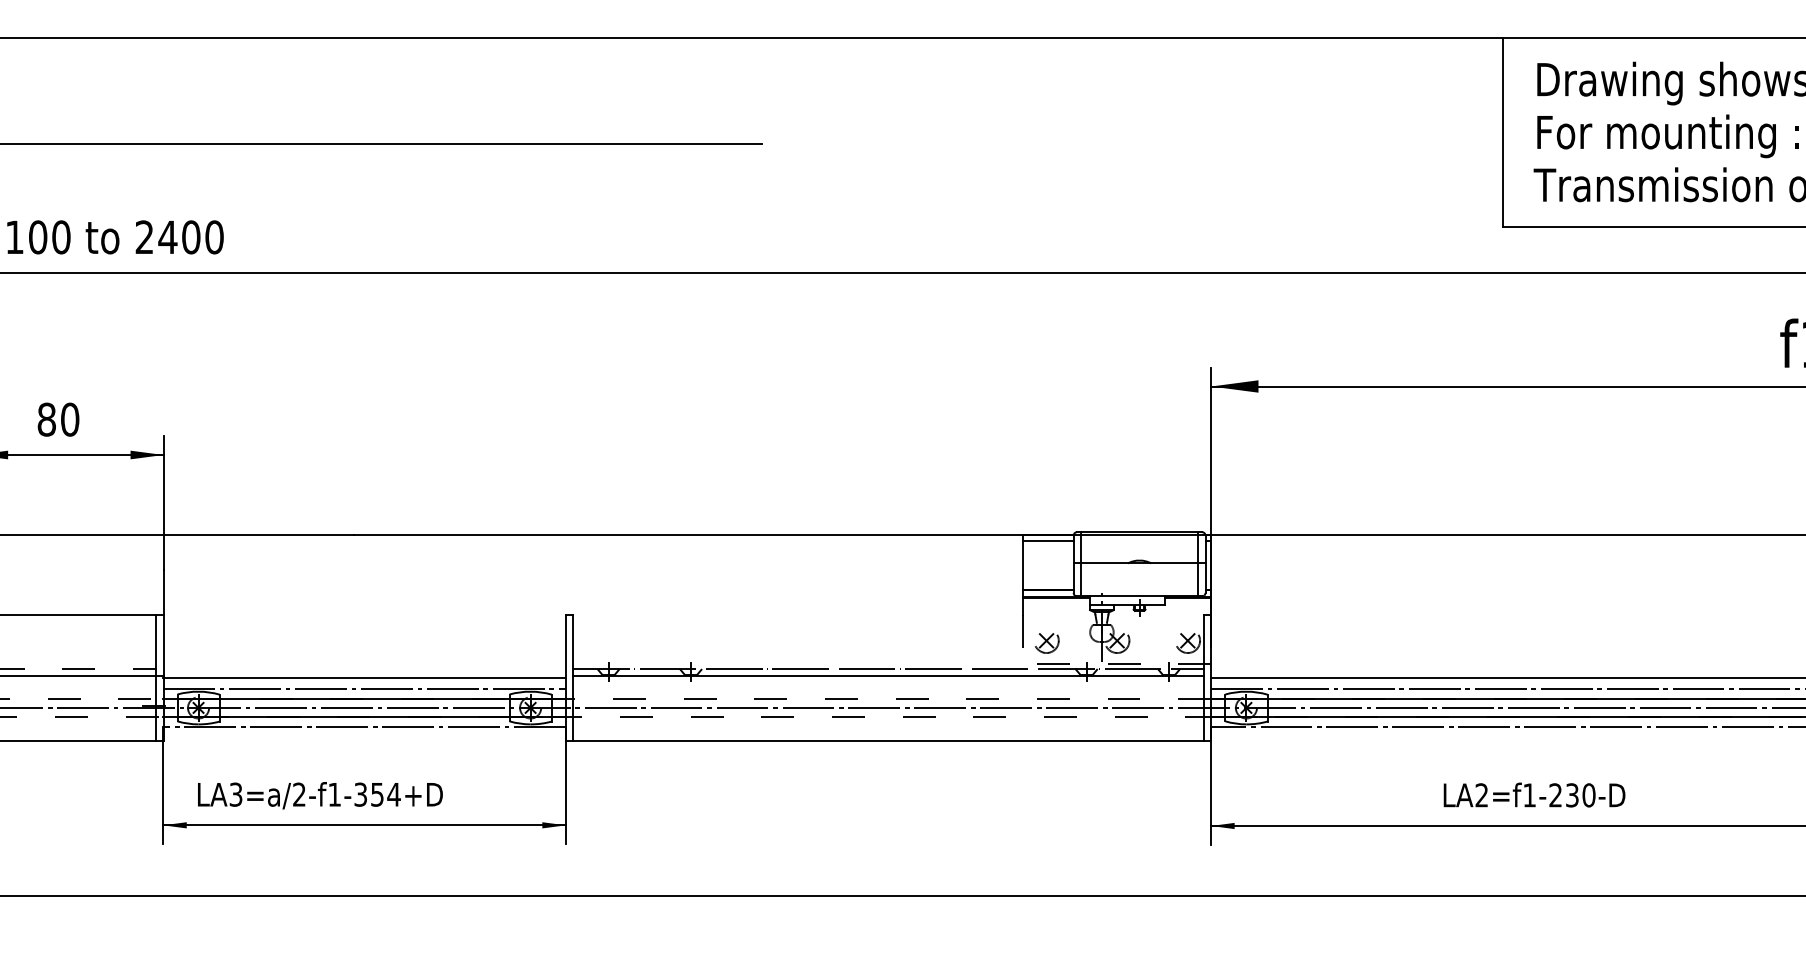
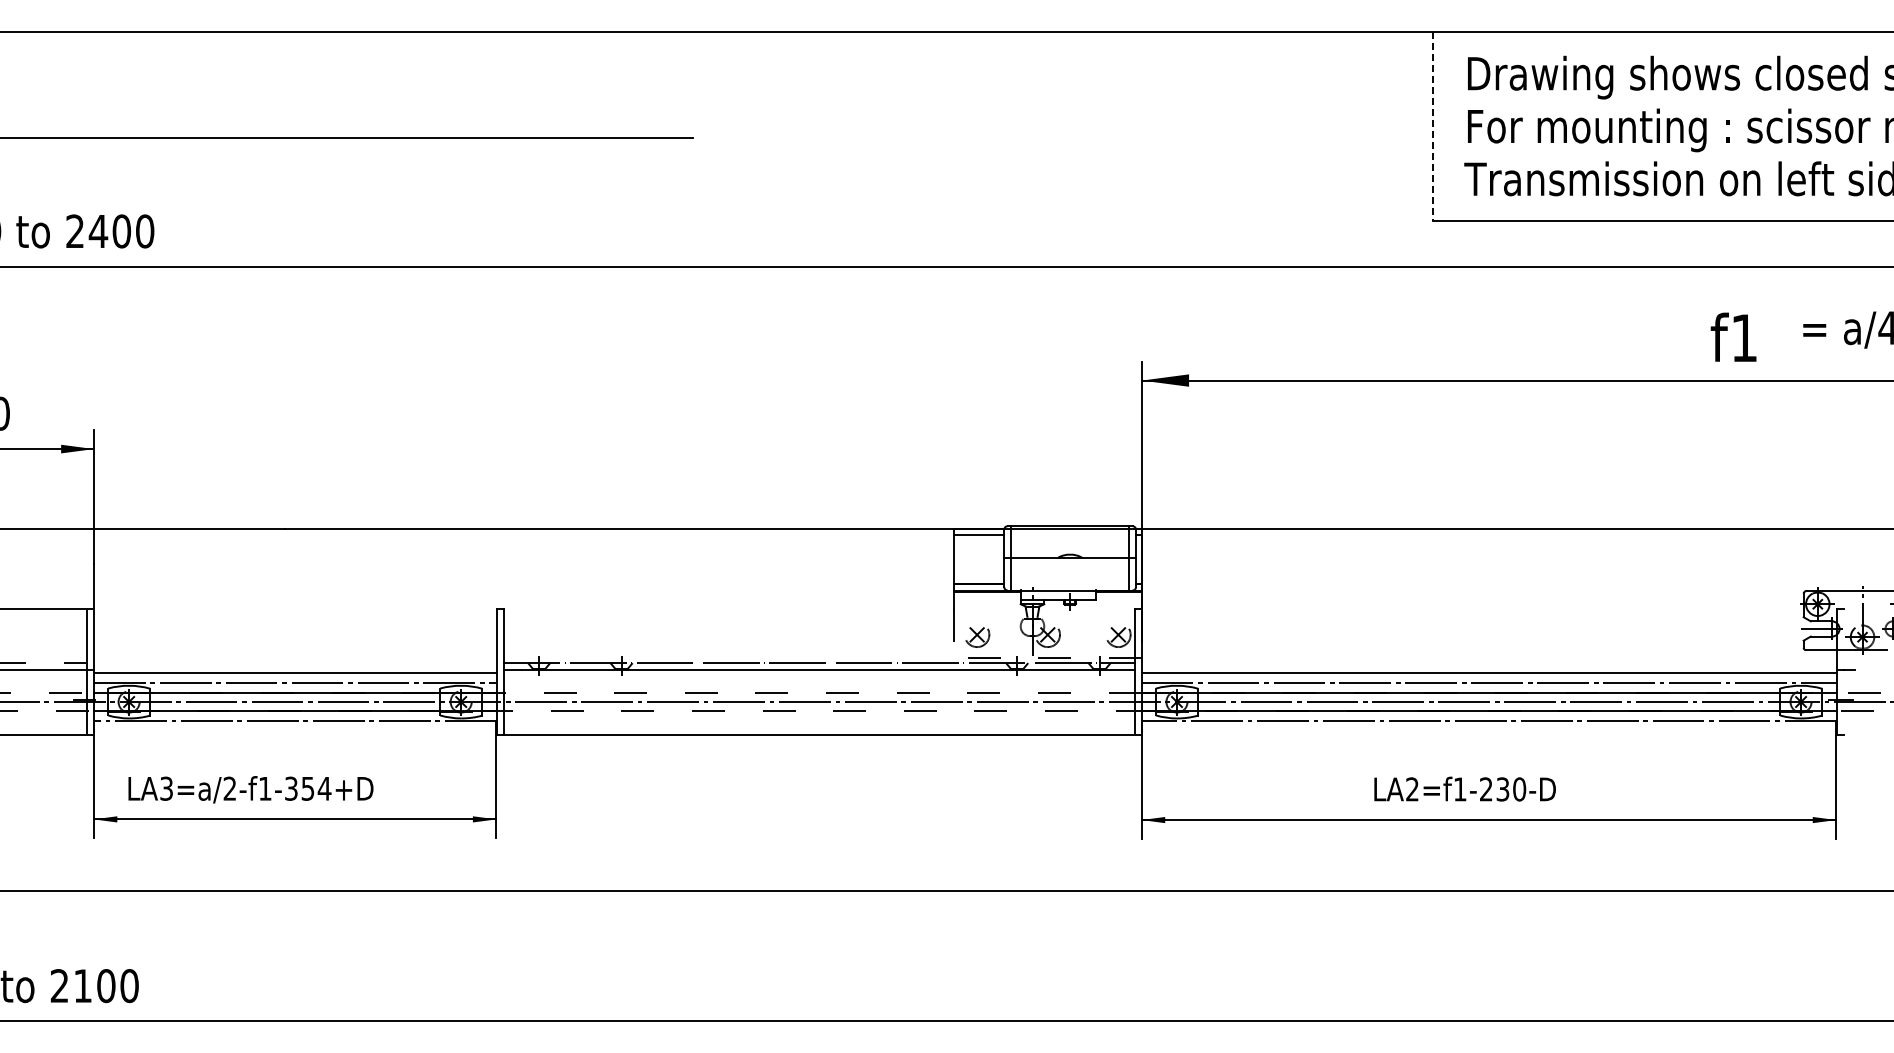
line: (1502, 132) -> (1433, 126), solid -> dashed

